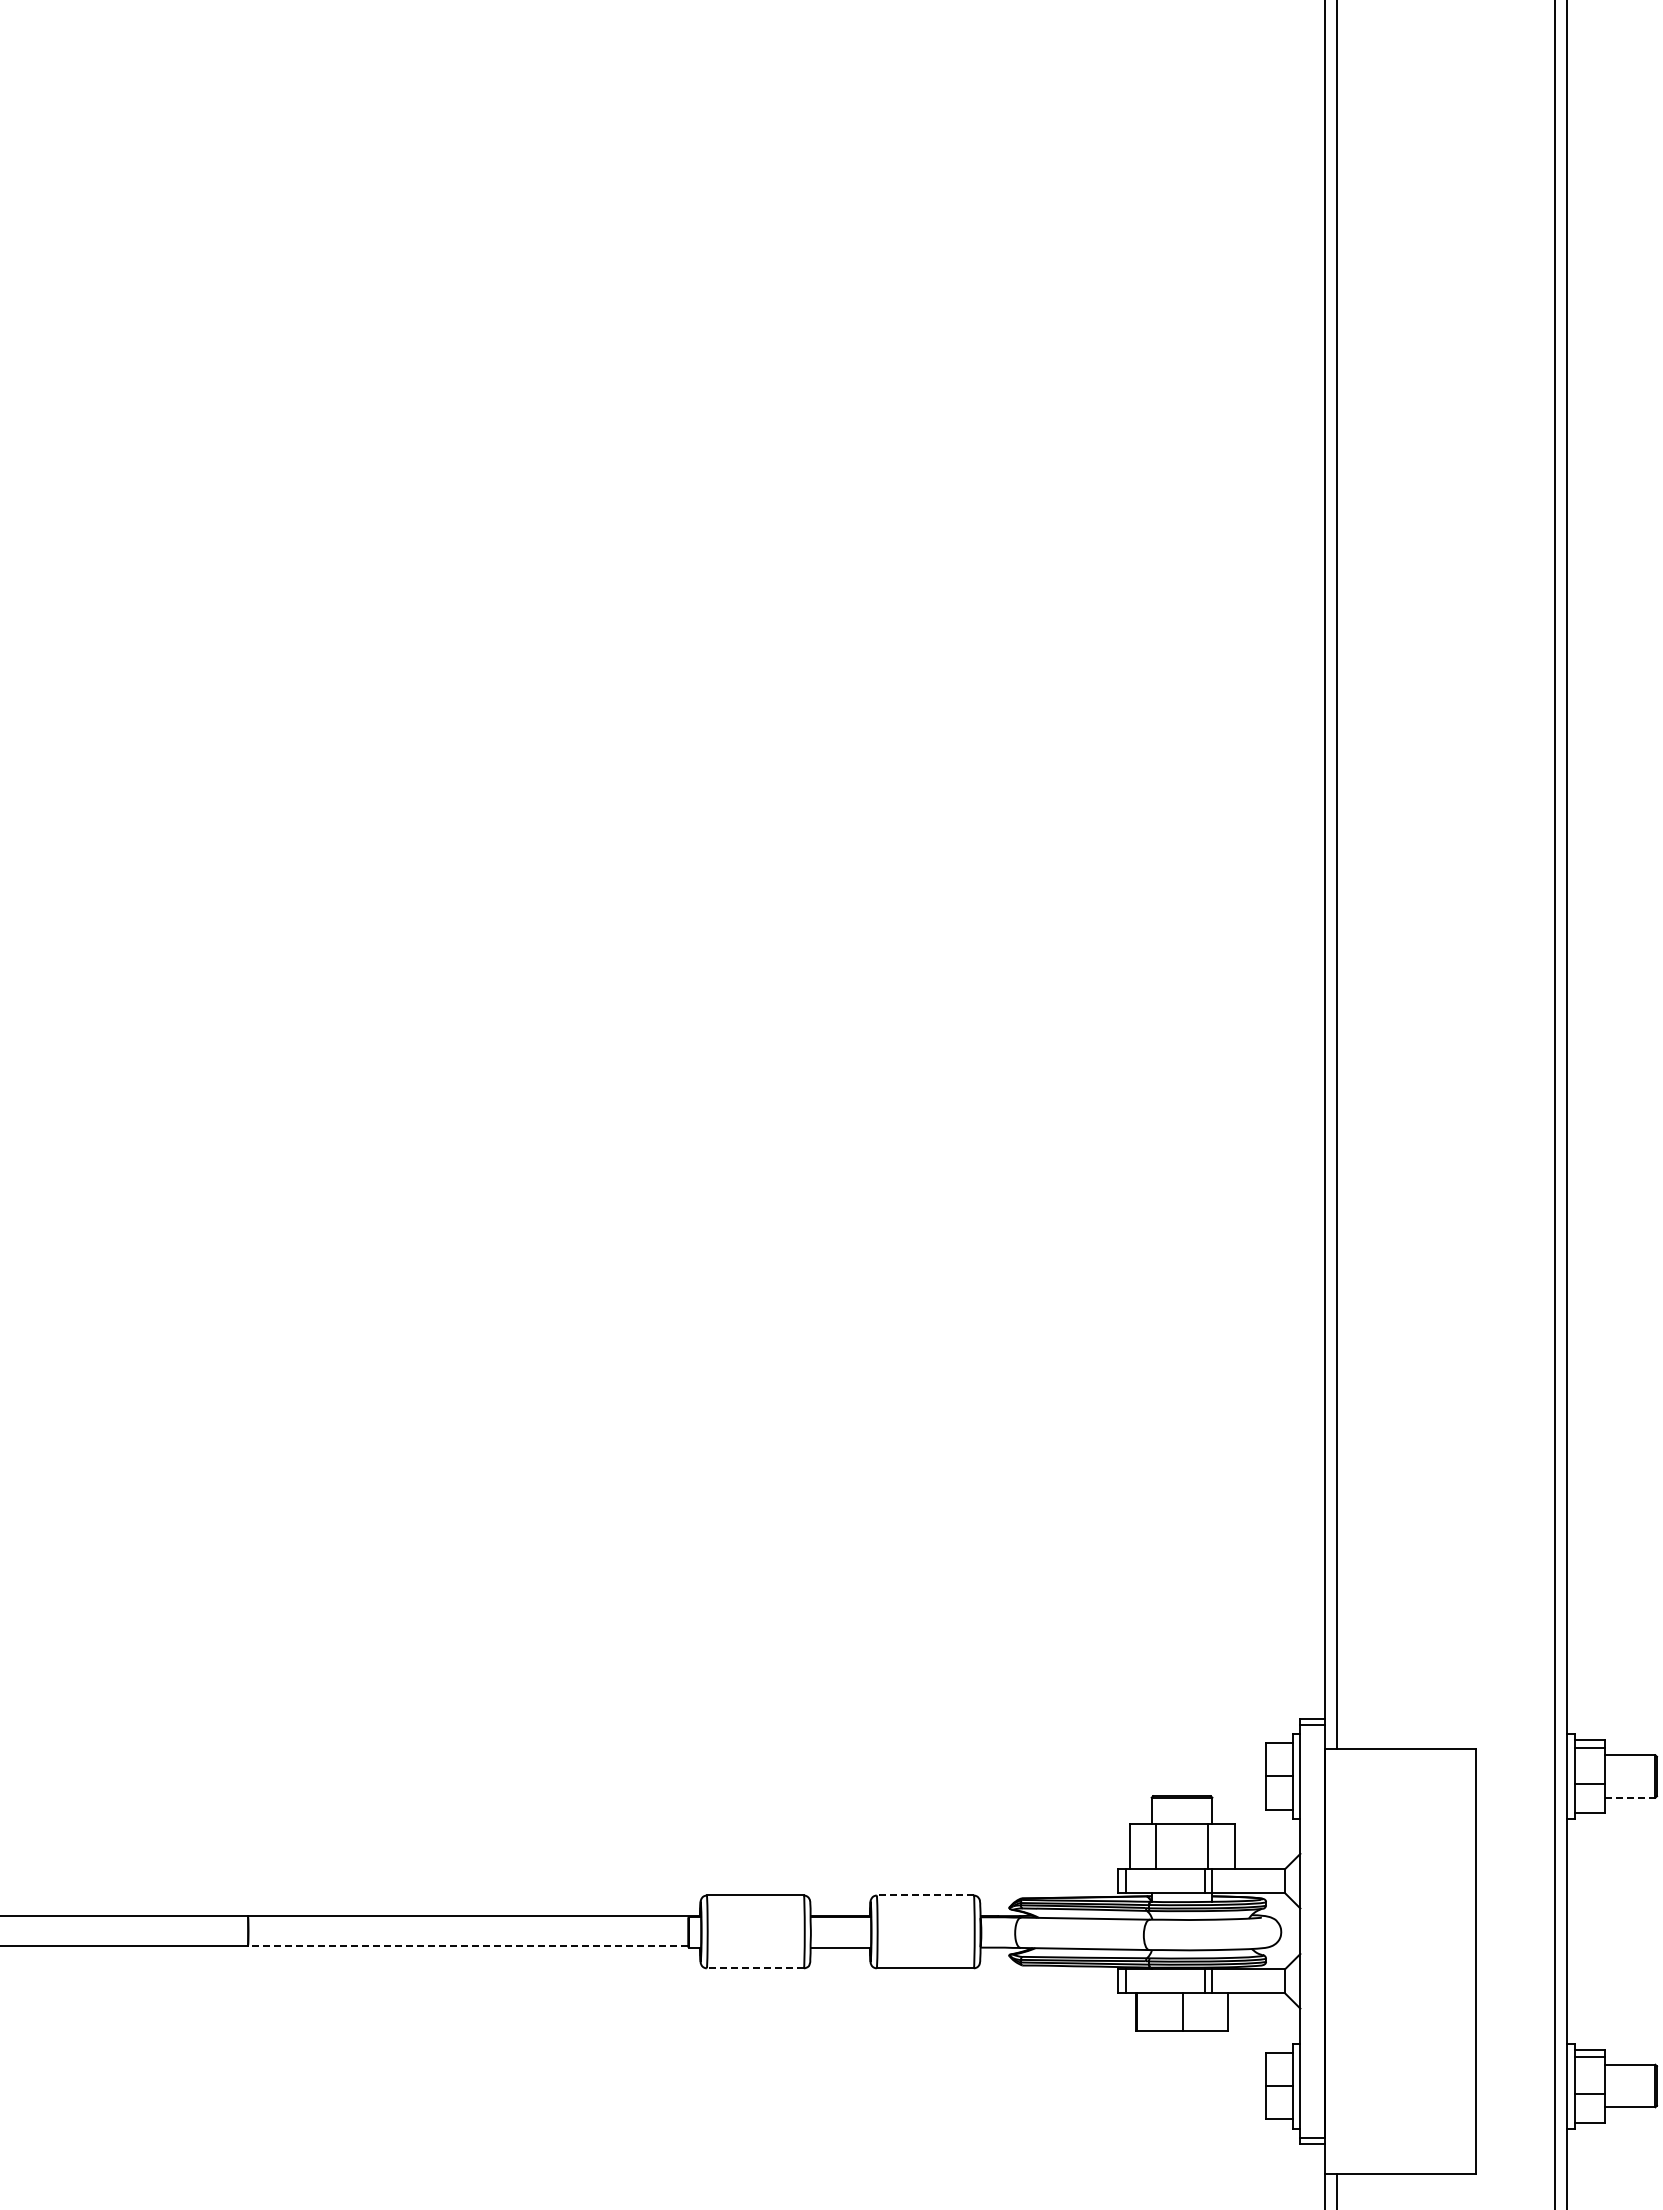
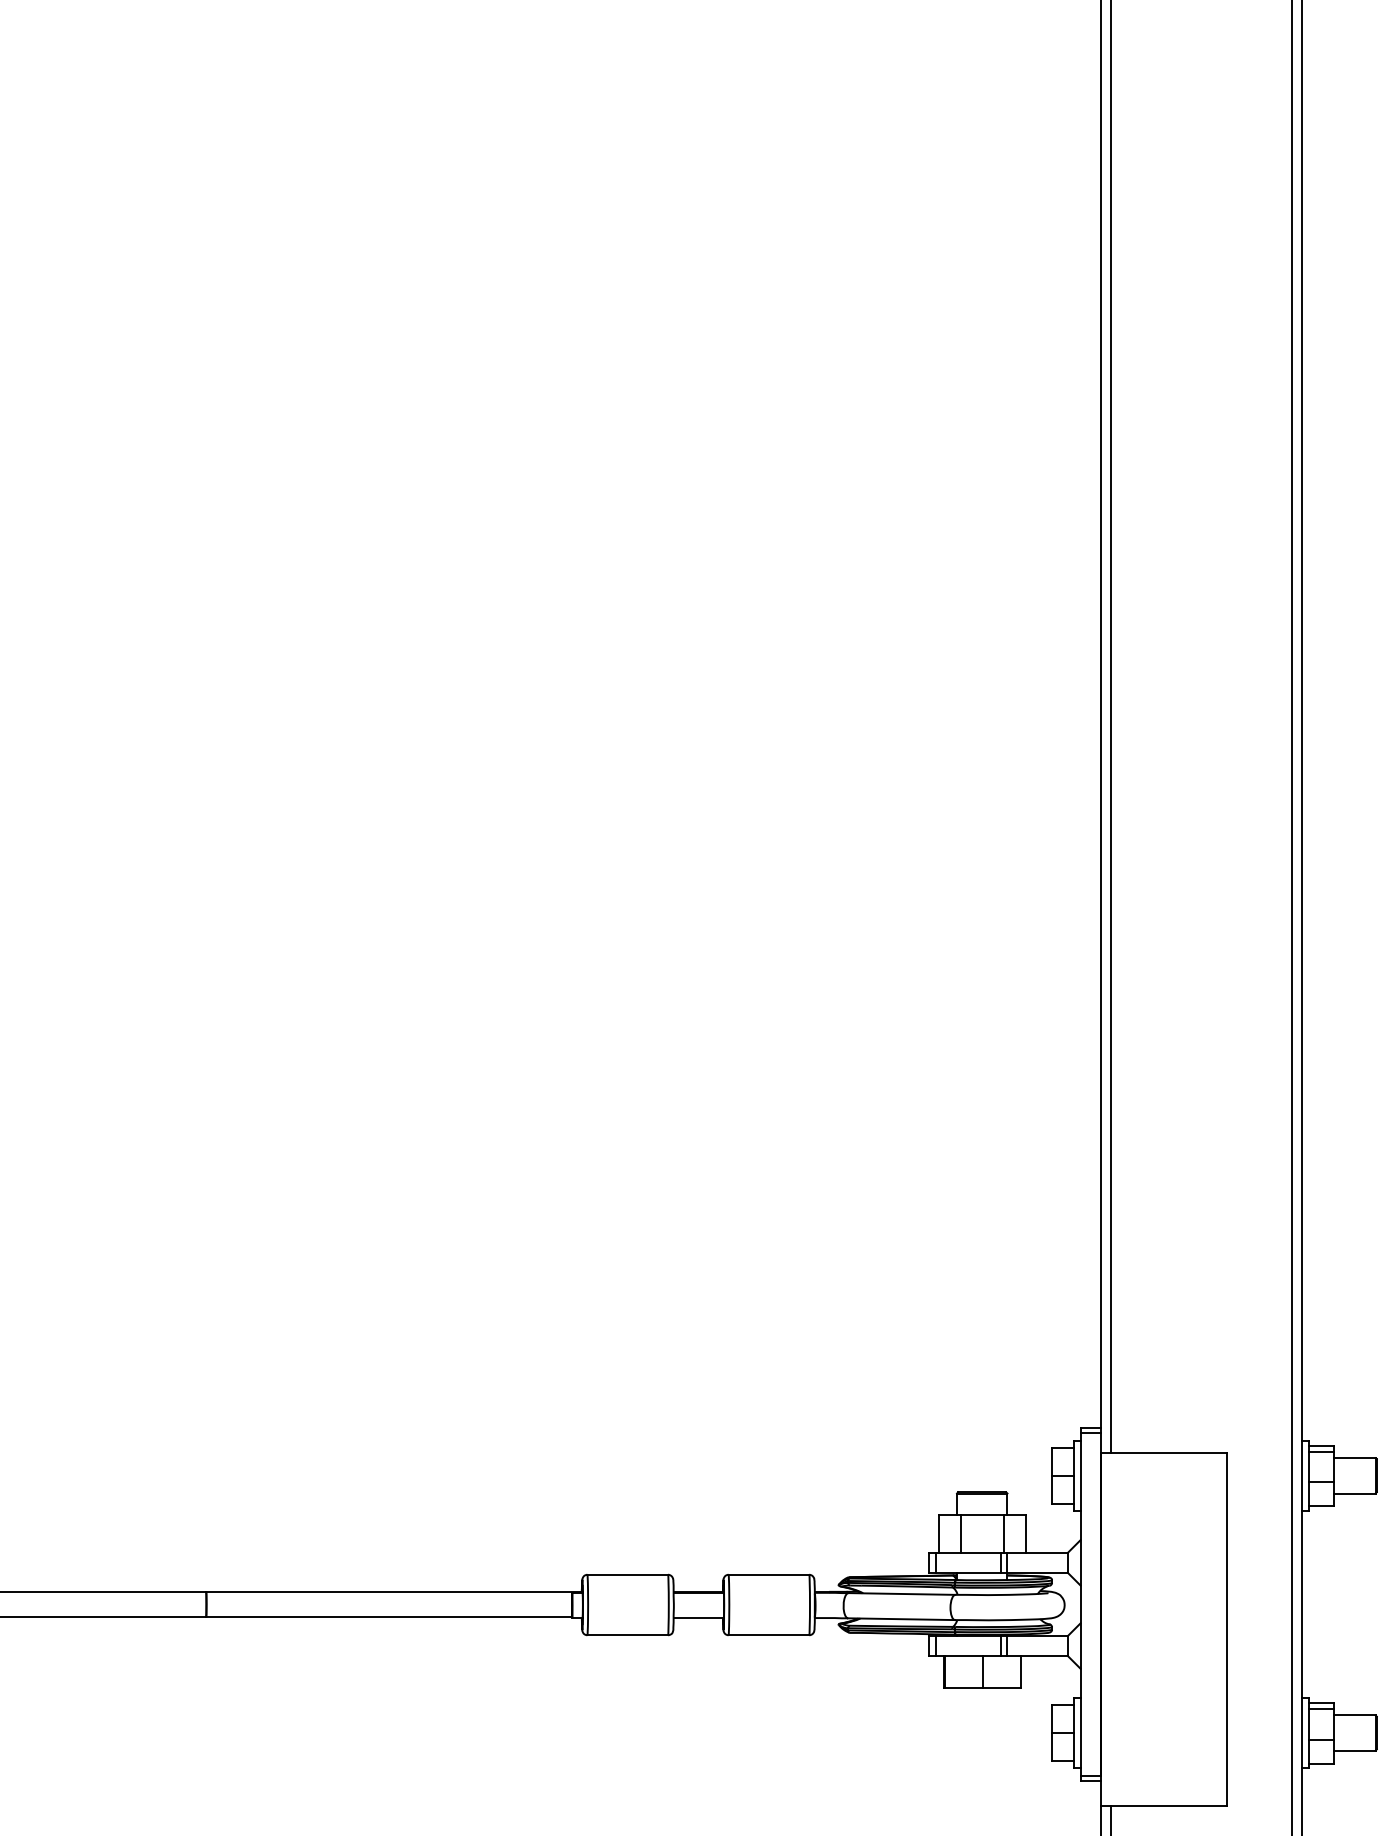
line: (1630, 1797) -> (1354, 1493), dashed -> solid
line: (925, 1895) -> (769, 1574), dashed -> solid
line: (467, 1946) -> (388, 1617), dashed -> solid
line: (755, 1968) -> (627, 1635), dashed -> solid

